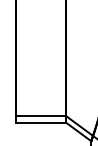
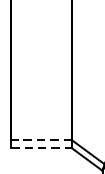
line: (40, 116) -> (40, 140), solid -> dashed
line: (41, 122) -> (42, 148), solid -> dashed

